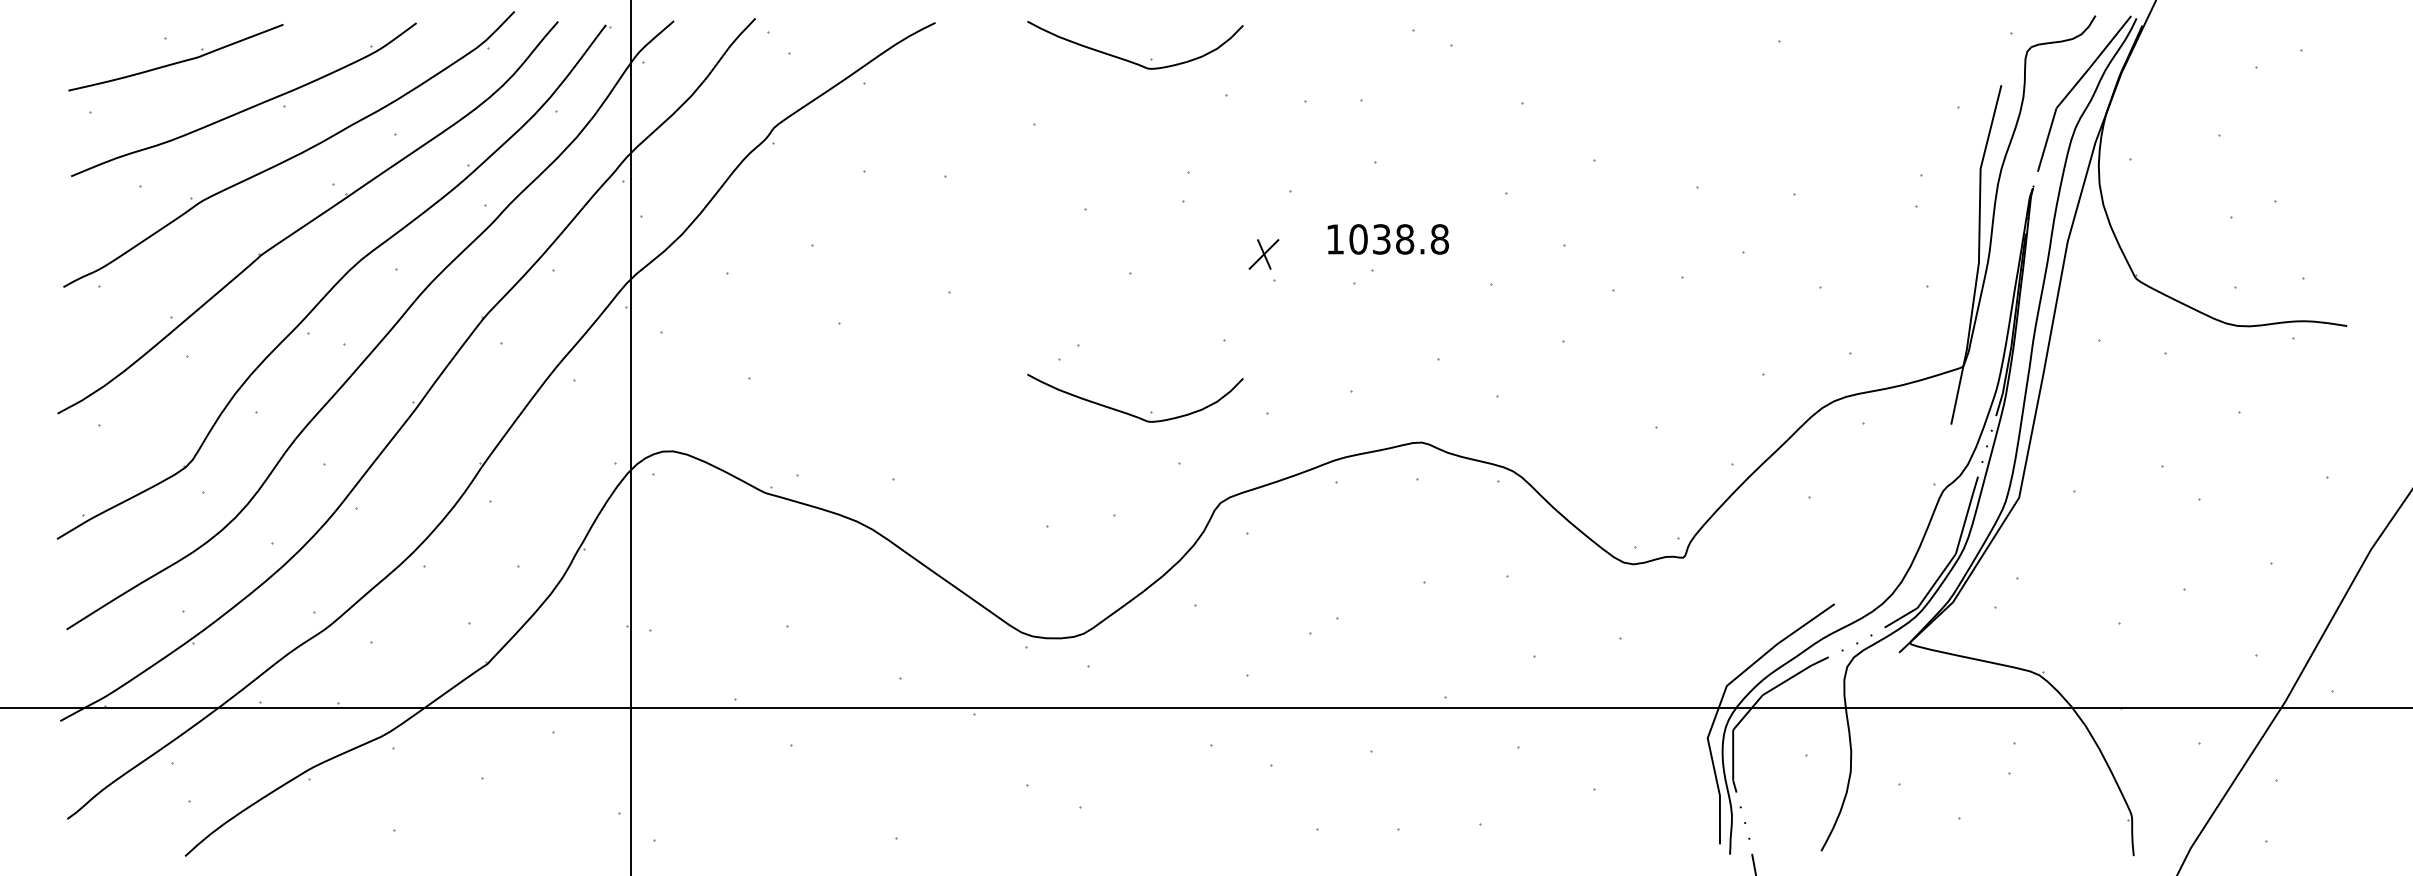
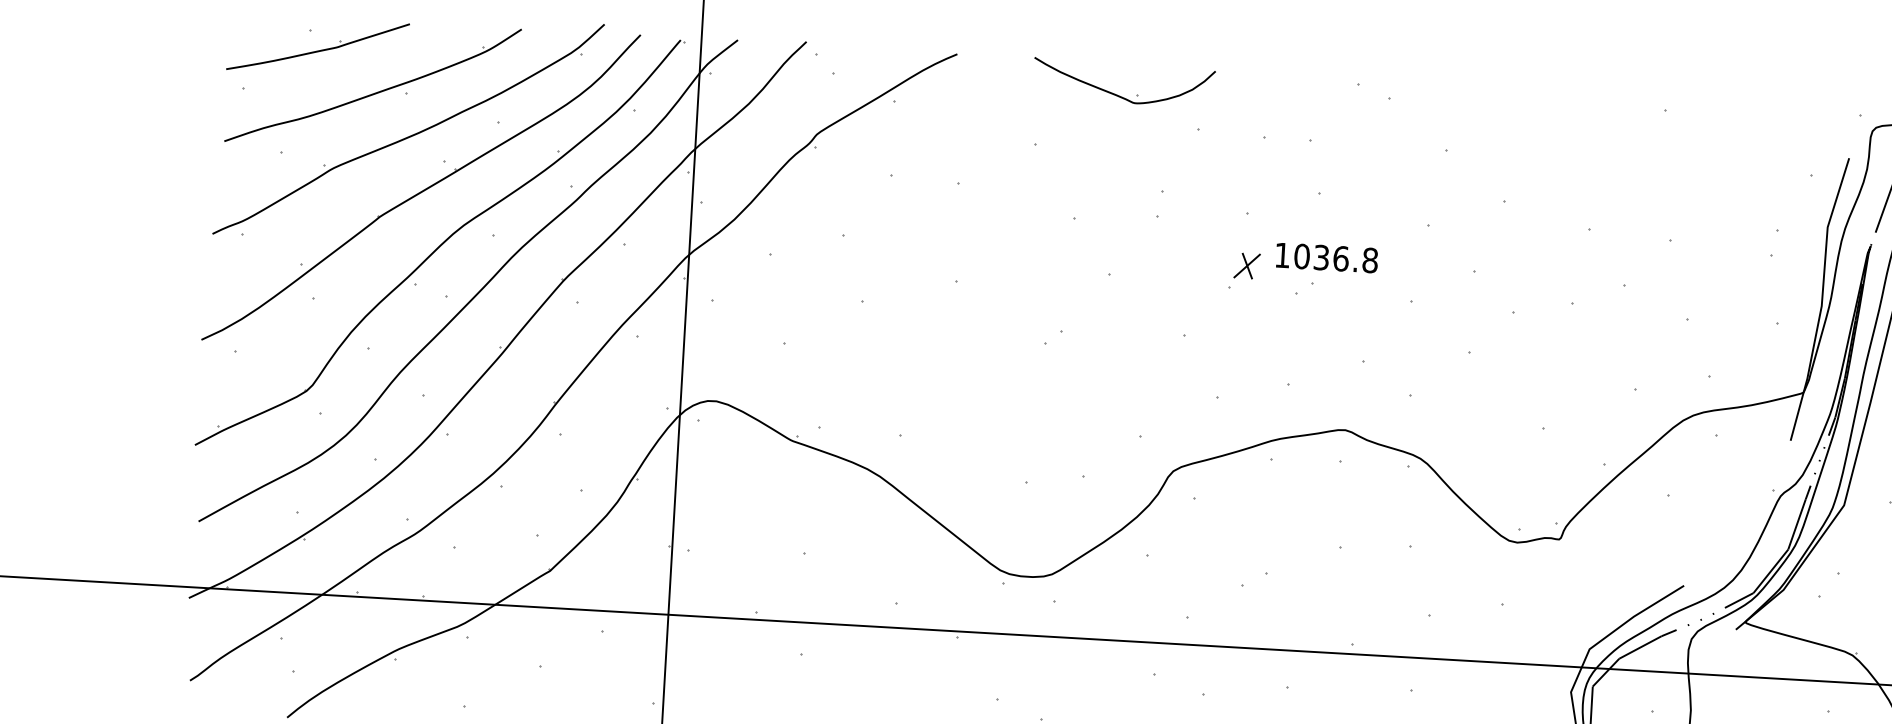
text: (1405, 239) -> (1341, 258), 1038.8 -> 1036.8
part: (1263, 254) -> (1246, 266), moved
part: (1130, 413) -> (1102, 391), removed

